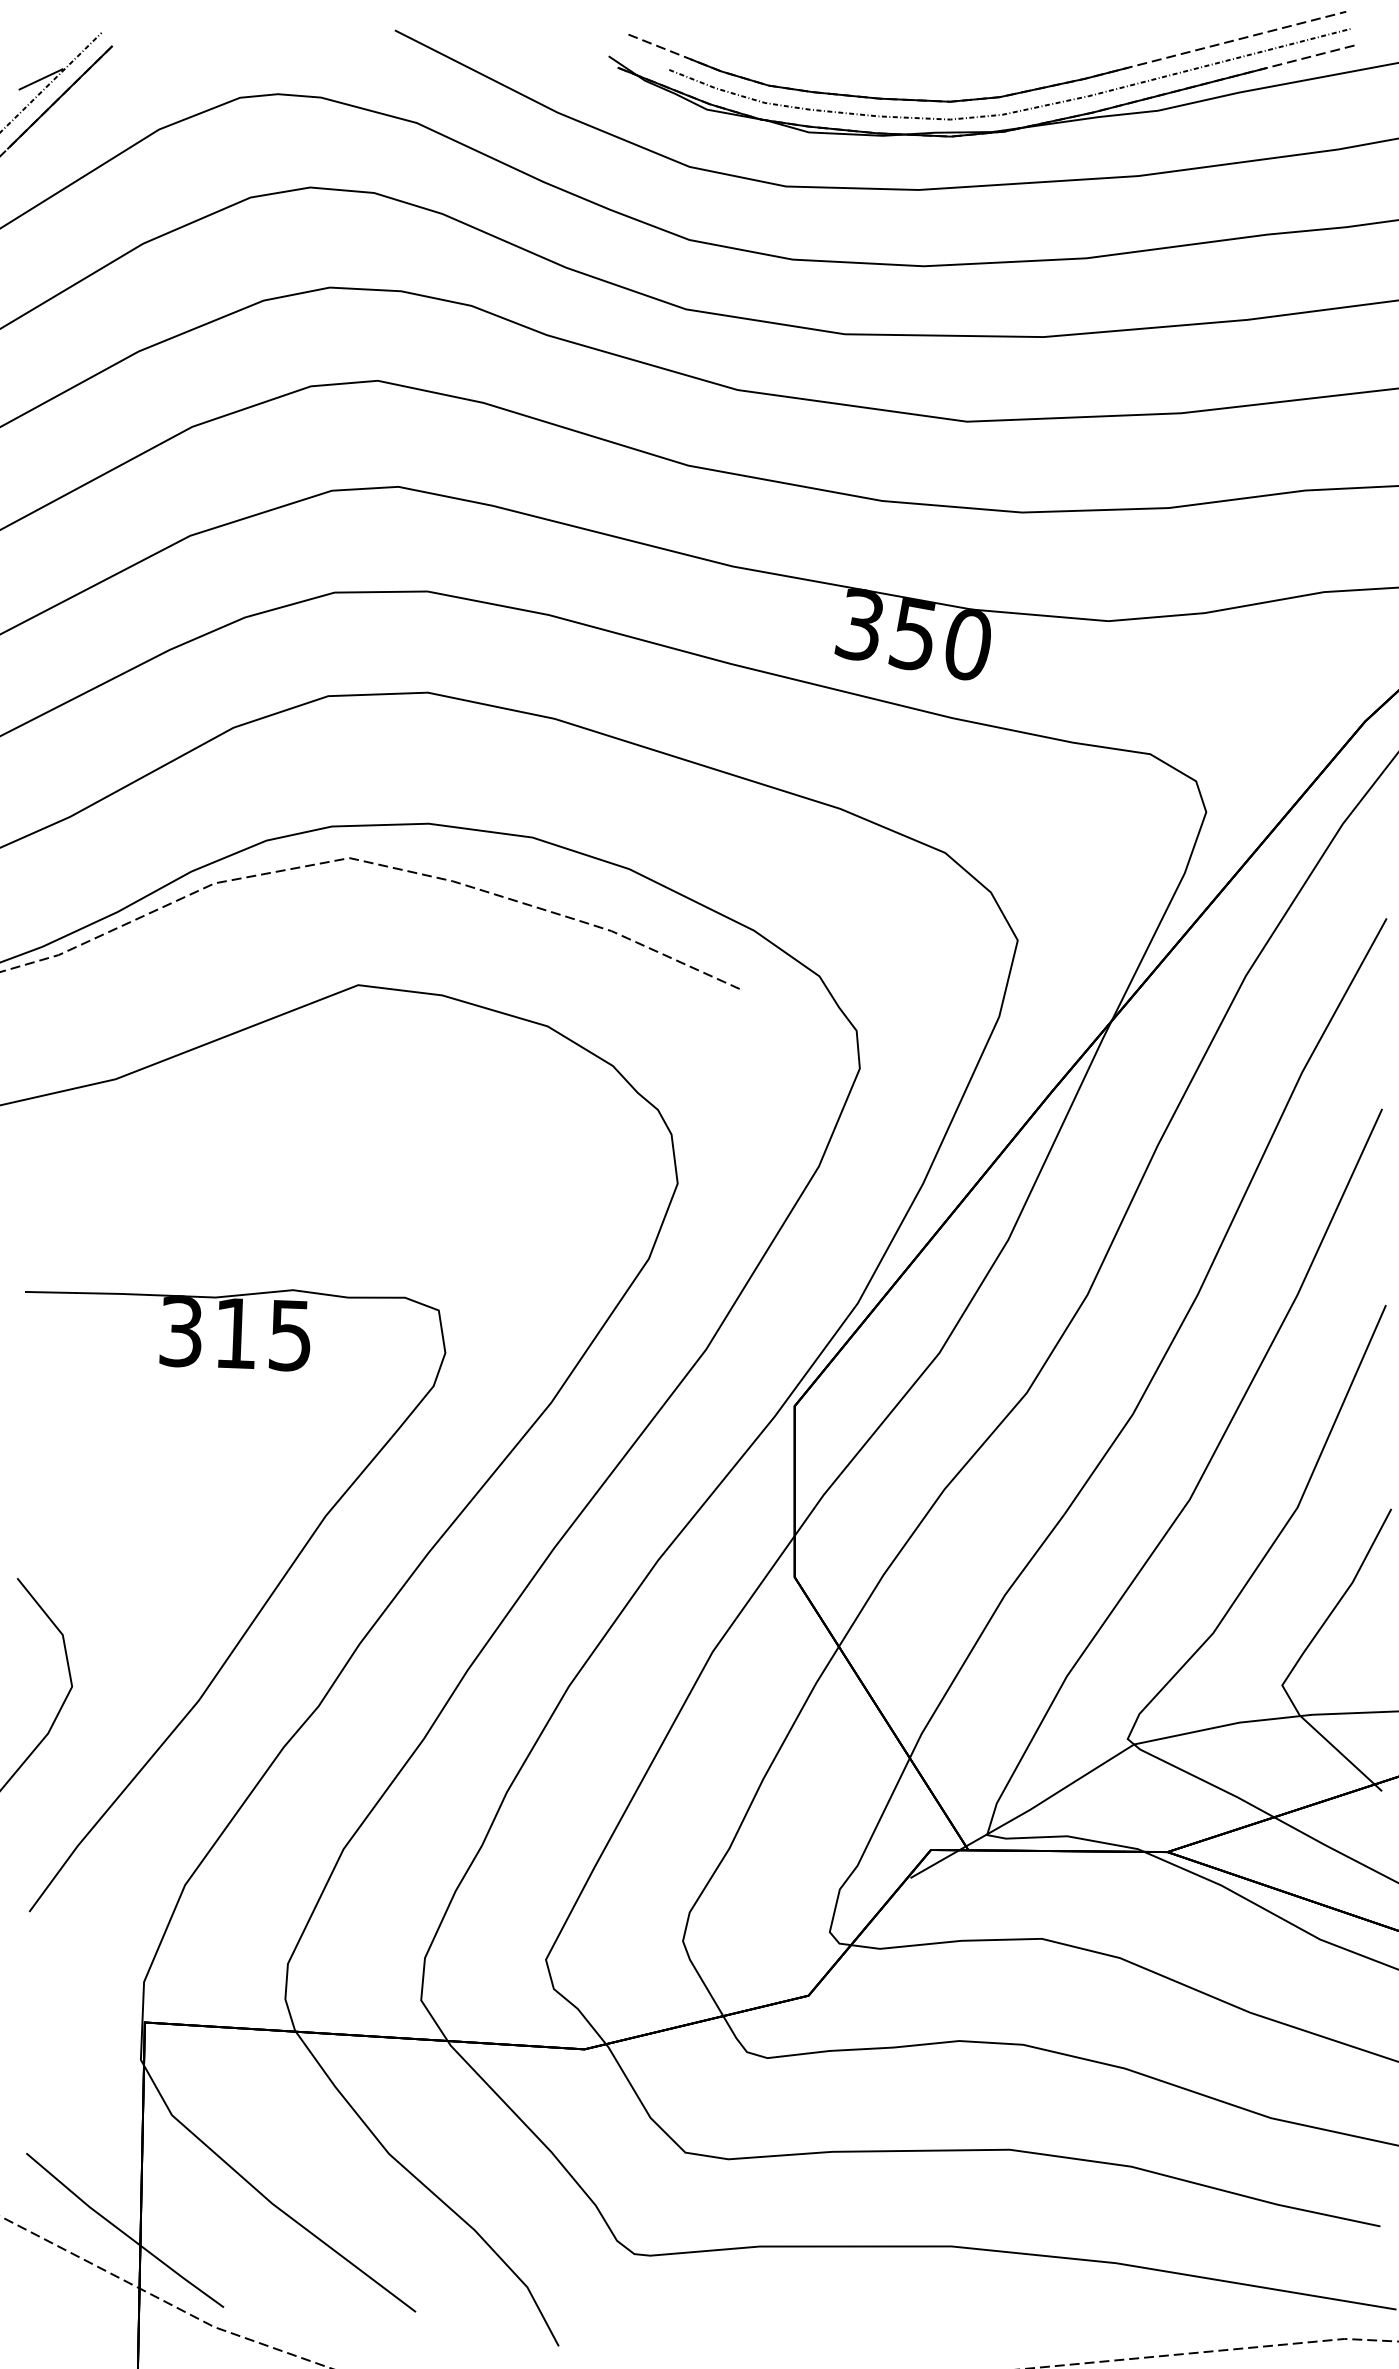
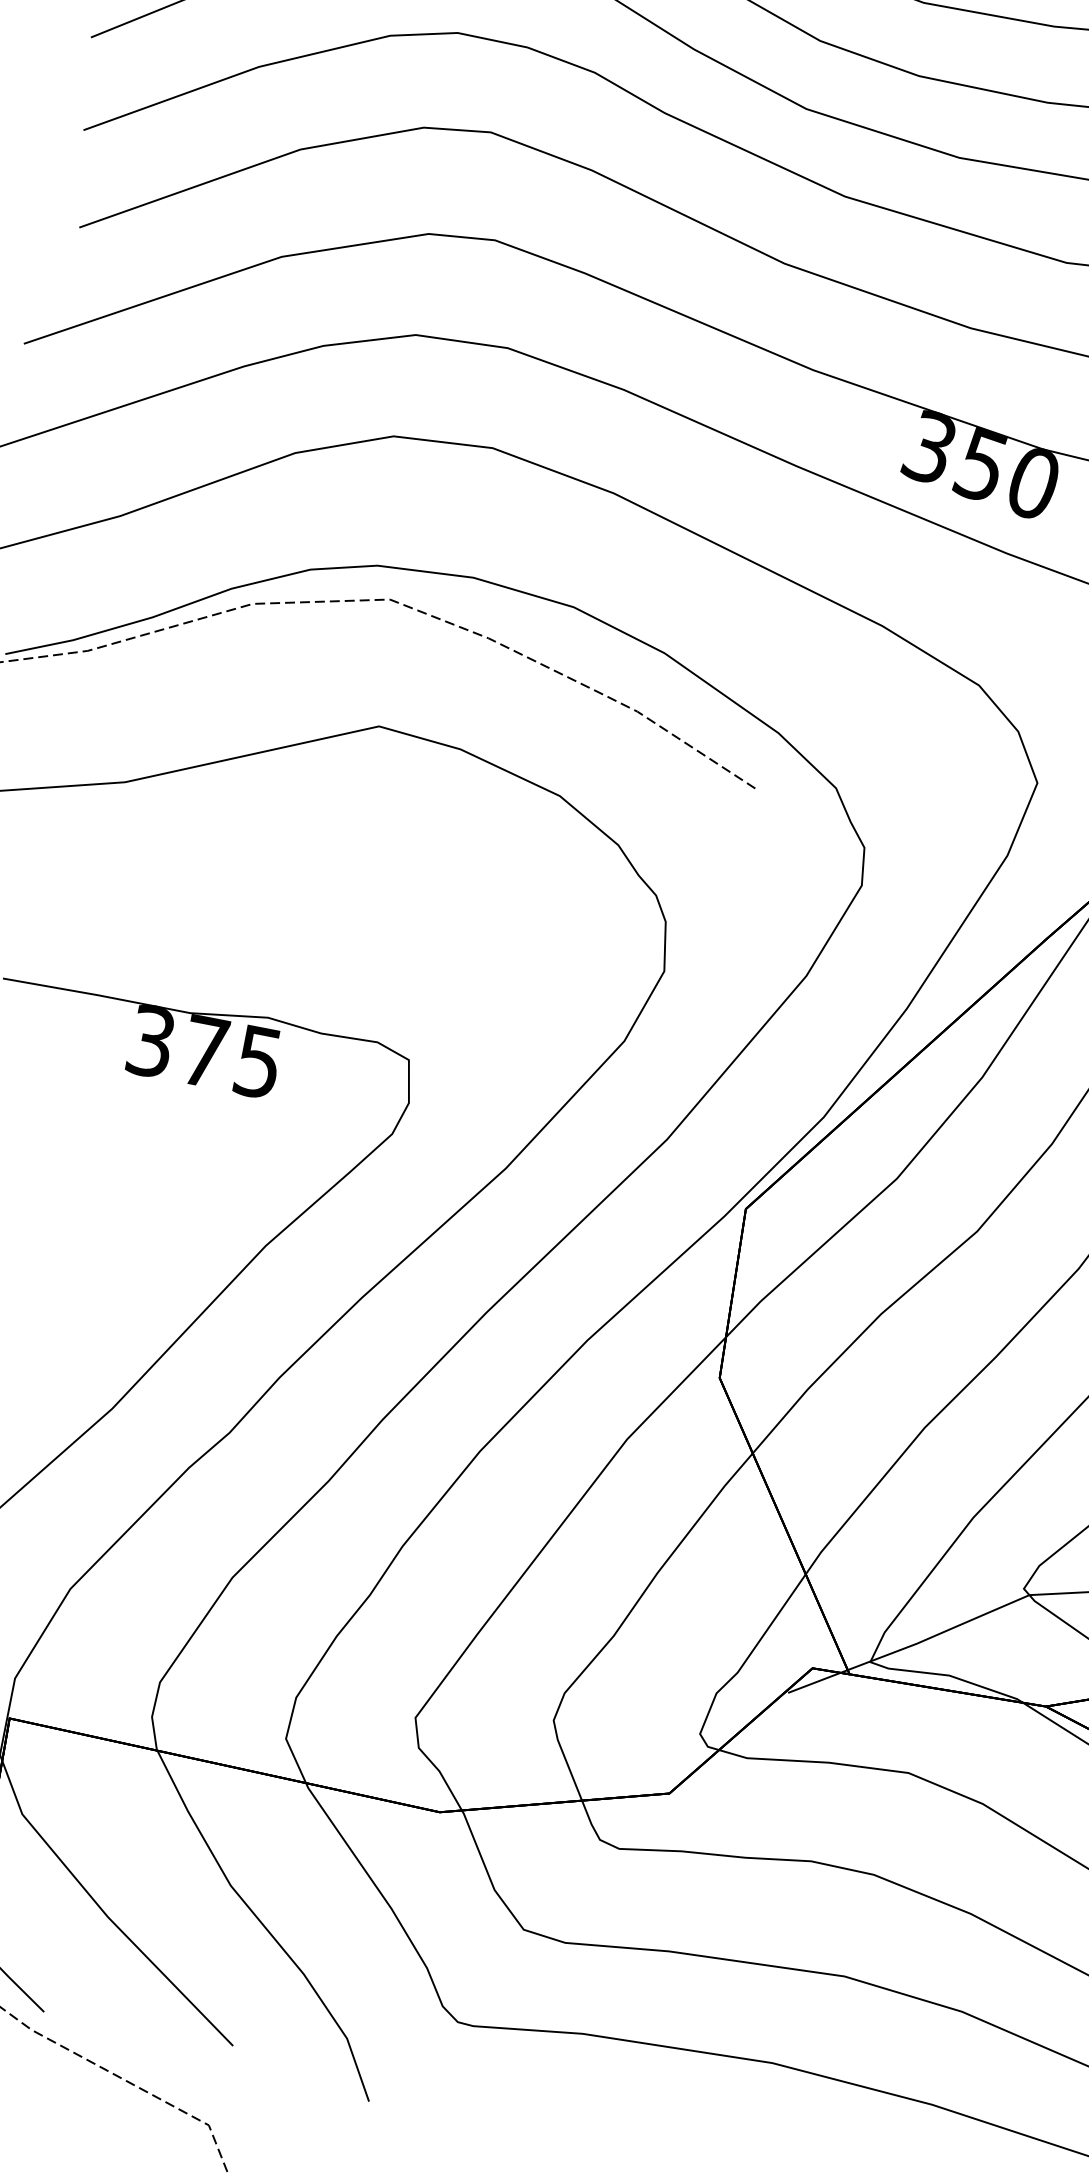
text: (236, 1333) -> (205, 1051), 315 -> 375

